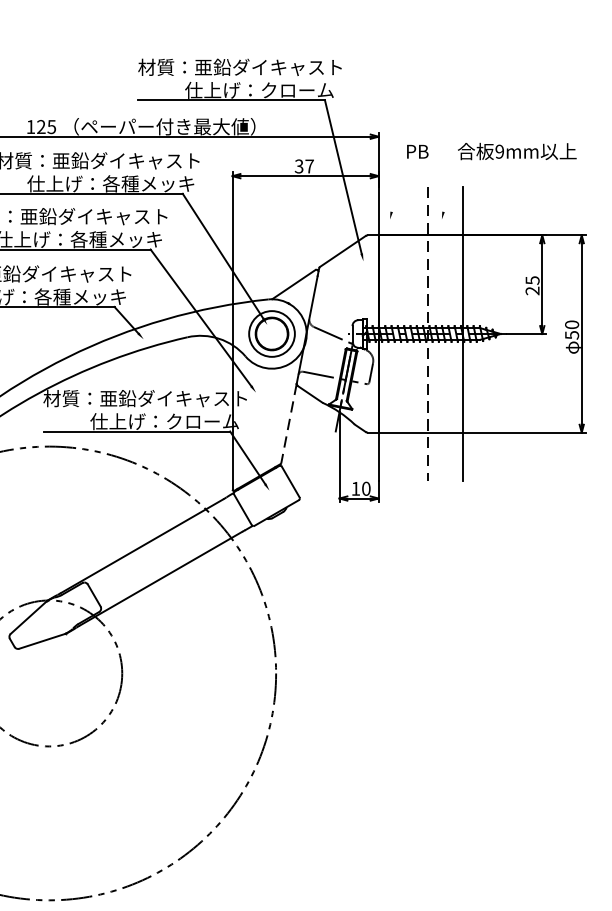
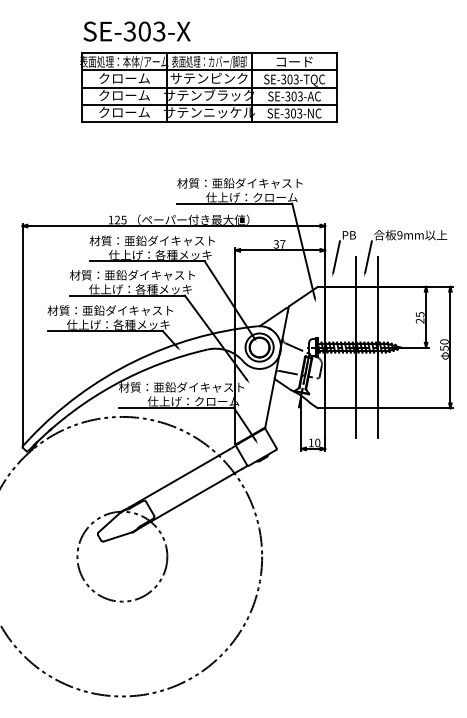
line: (396, 186) -> (336, 256), added
line: (448, 186) -> (368, 256), added
line: (427, 335) -> (355, 348), dashed -> solid
line: (289, 423) -> (270, 402), dashed -> solid

